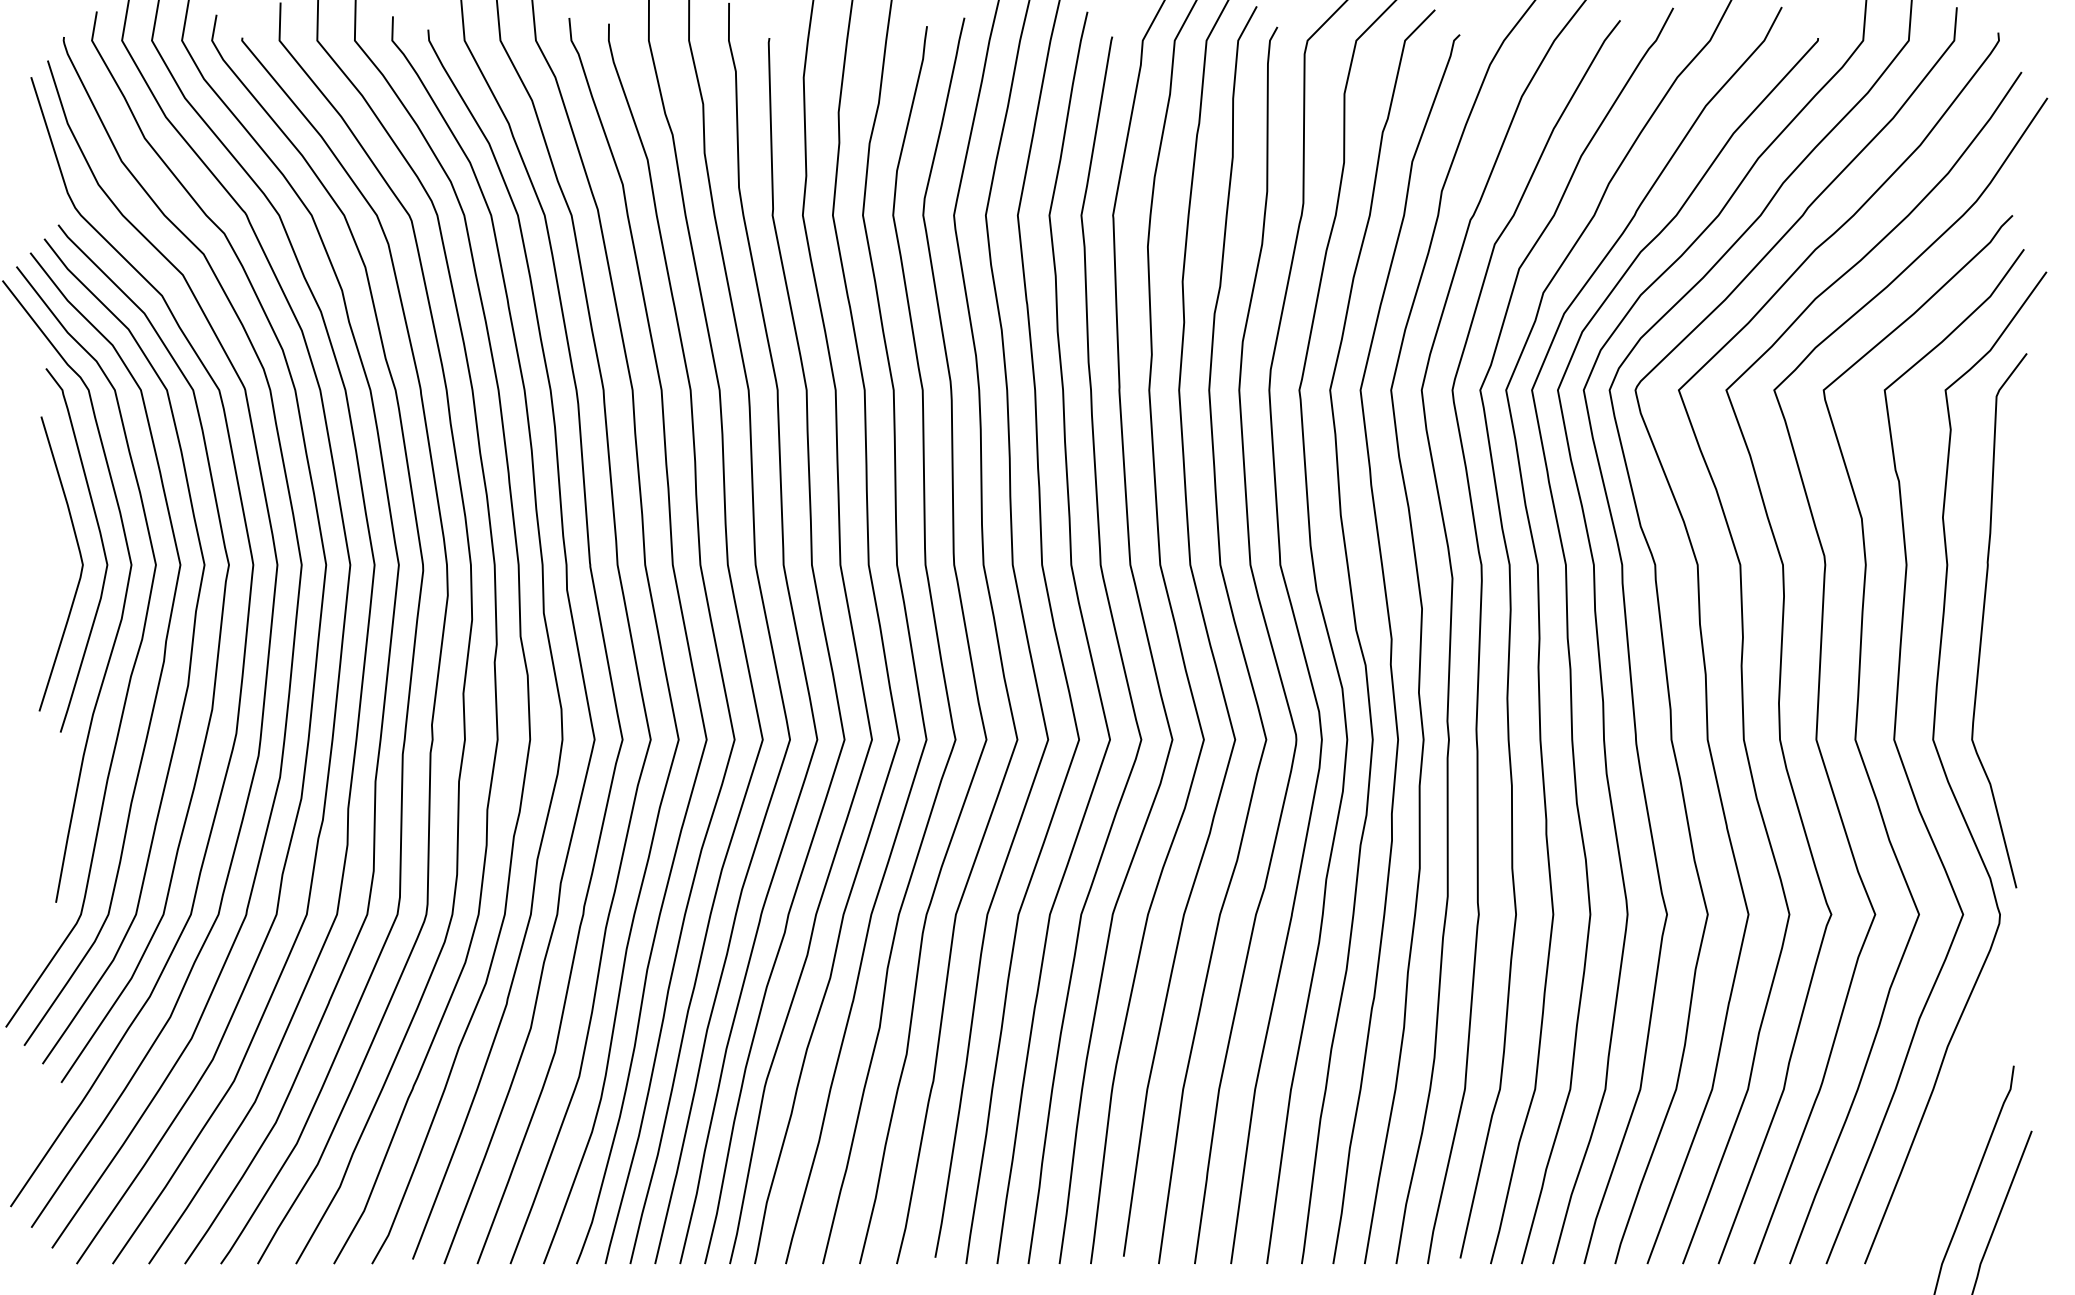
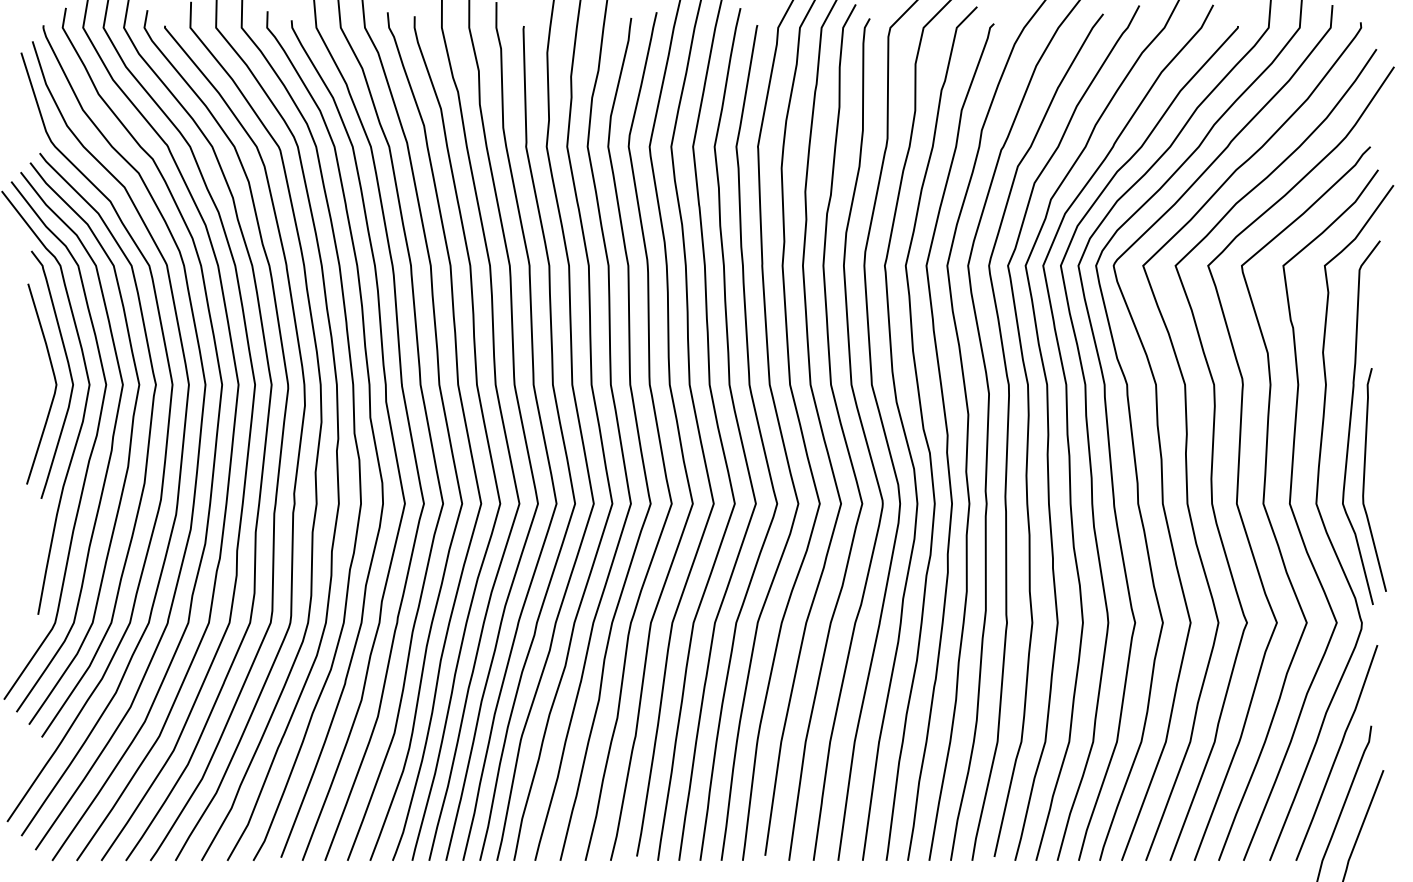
curve: (2003, 704) -> (1364, 479), added
curve: (1964, 1104) -> (1337, 752), added

